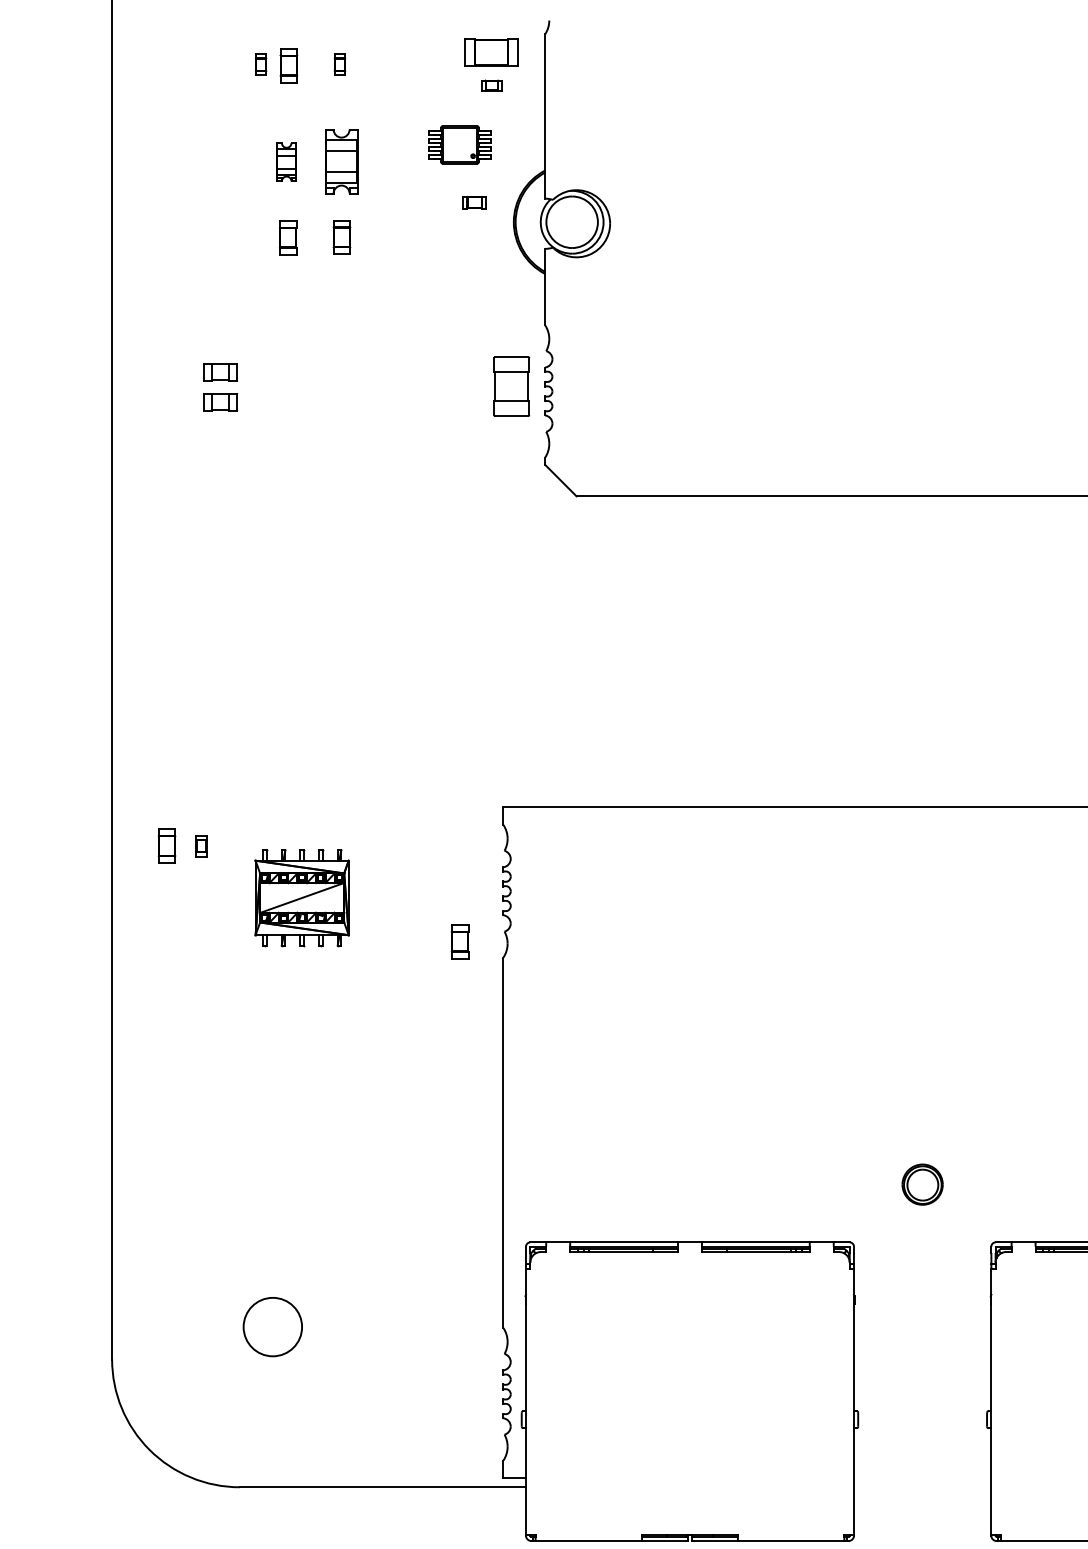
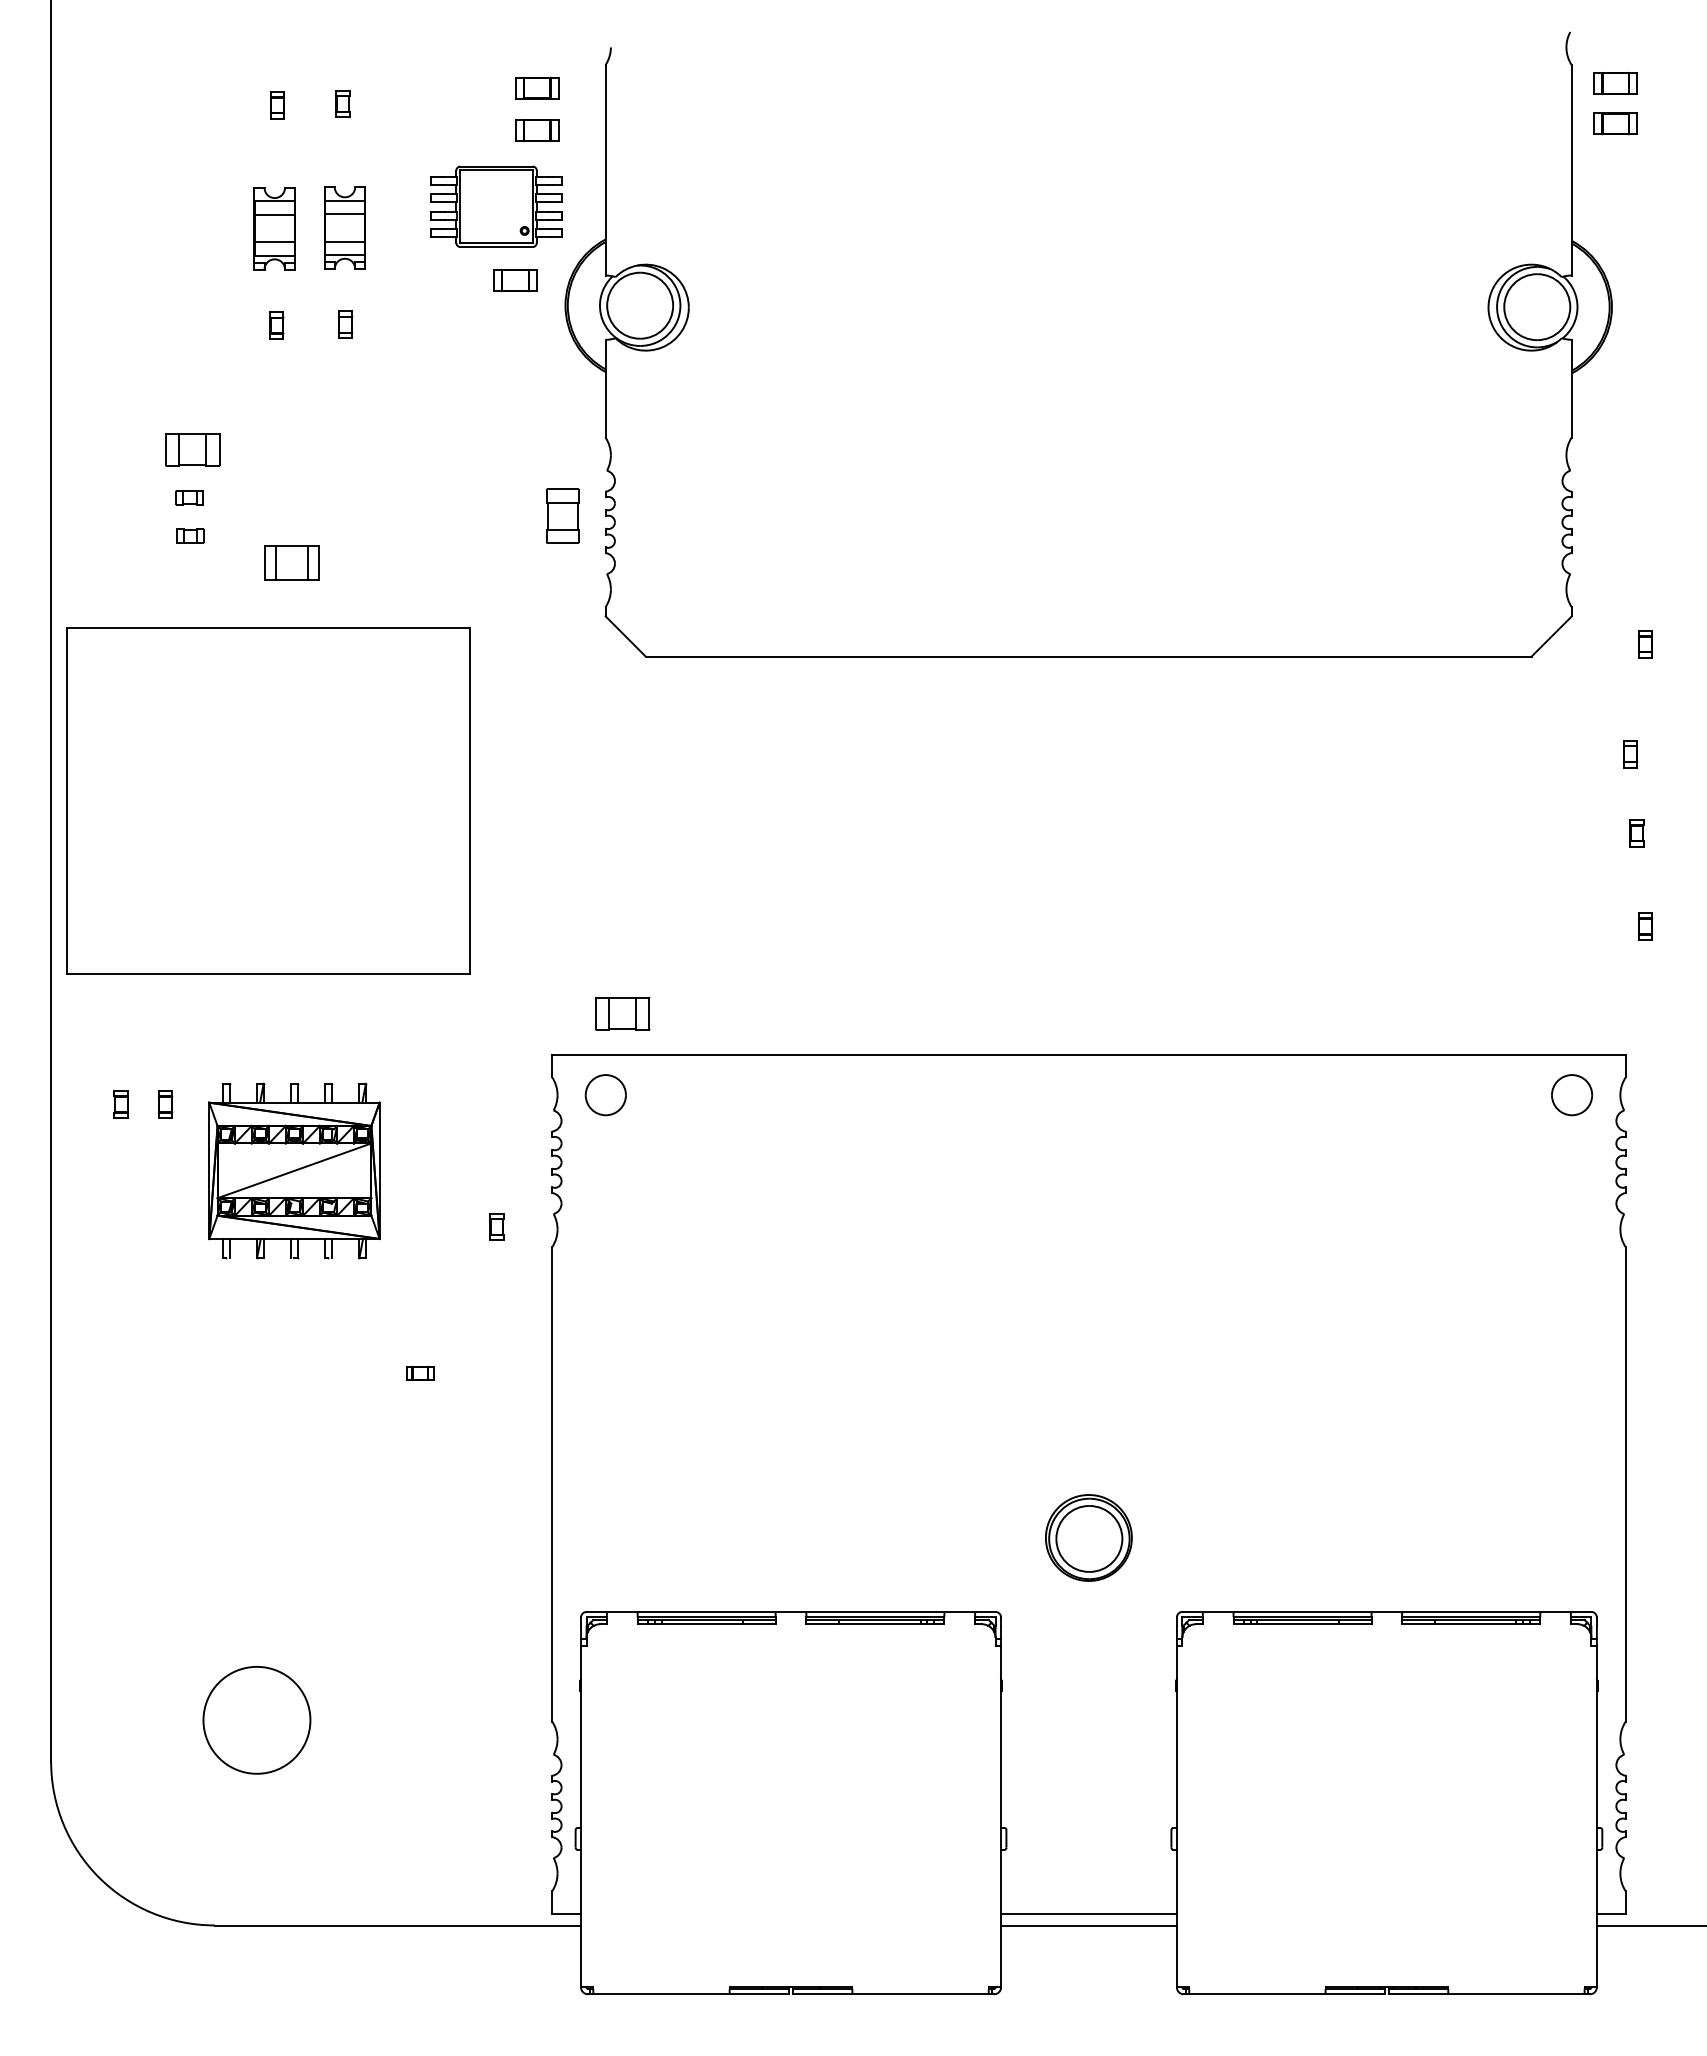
part: (491, 51) -> (537, 87), size x0.62
part: (260, 64) -> (241, 103), removed
part: (288, 65) -> (277, 105), size x0.62
part: (491, 85) -> (537, 130), size x1.67
part: (459, 144) -> (496, 206), size x1.67
part: (286, 161) -> (274, 228), size x1.67
part: (474, 202) -> (515, 280), size x1.43
part: (342, 236) -> (345, 324), size x0.62
part: (288, 237) -> (276, 325), size x0.62
part: (222, 334) -> (192, 449), added
part: (220, 372) -> (189, 497), size x0.62
part: (511, 386) -> (562, 515), size x0.71
part: (220, 401) -> (190, 535), size x0.62
part: (299, 422) -> (291, 562), added
part: (281, 608) -> (268, 800), added
part: (558, 775) -> (622, 1013), added
part: (545, 839) -> (605, 1095), added
part: (166, 846) -> (120, 1104), size x0.62
part: (302, 897) -> (294, 1170), size x1.43
part: (459, 941) -> (496, 1226), size x0.62
part: (400, 1055) -> (420, 1372), added
part: (922, 1184) -> (1088, 1537), size x1.67
circle: (272, 1326) -> (256, 1719), size x1.43
line: (922, 1477) -> (1088, 1913), added
line: (922, 1487) -> (1088, 1925), added

